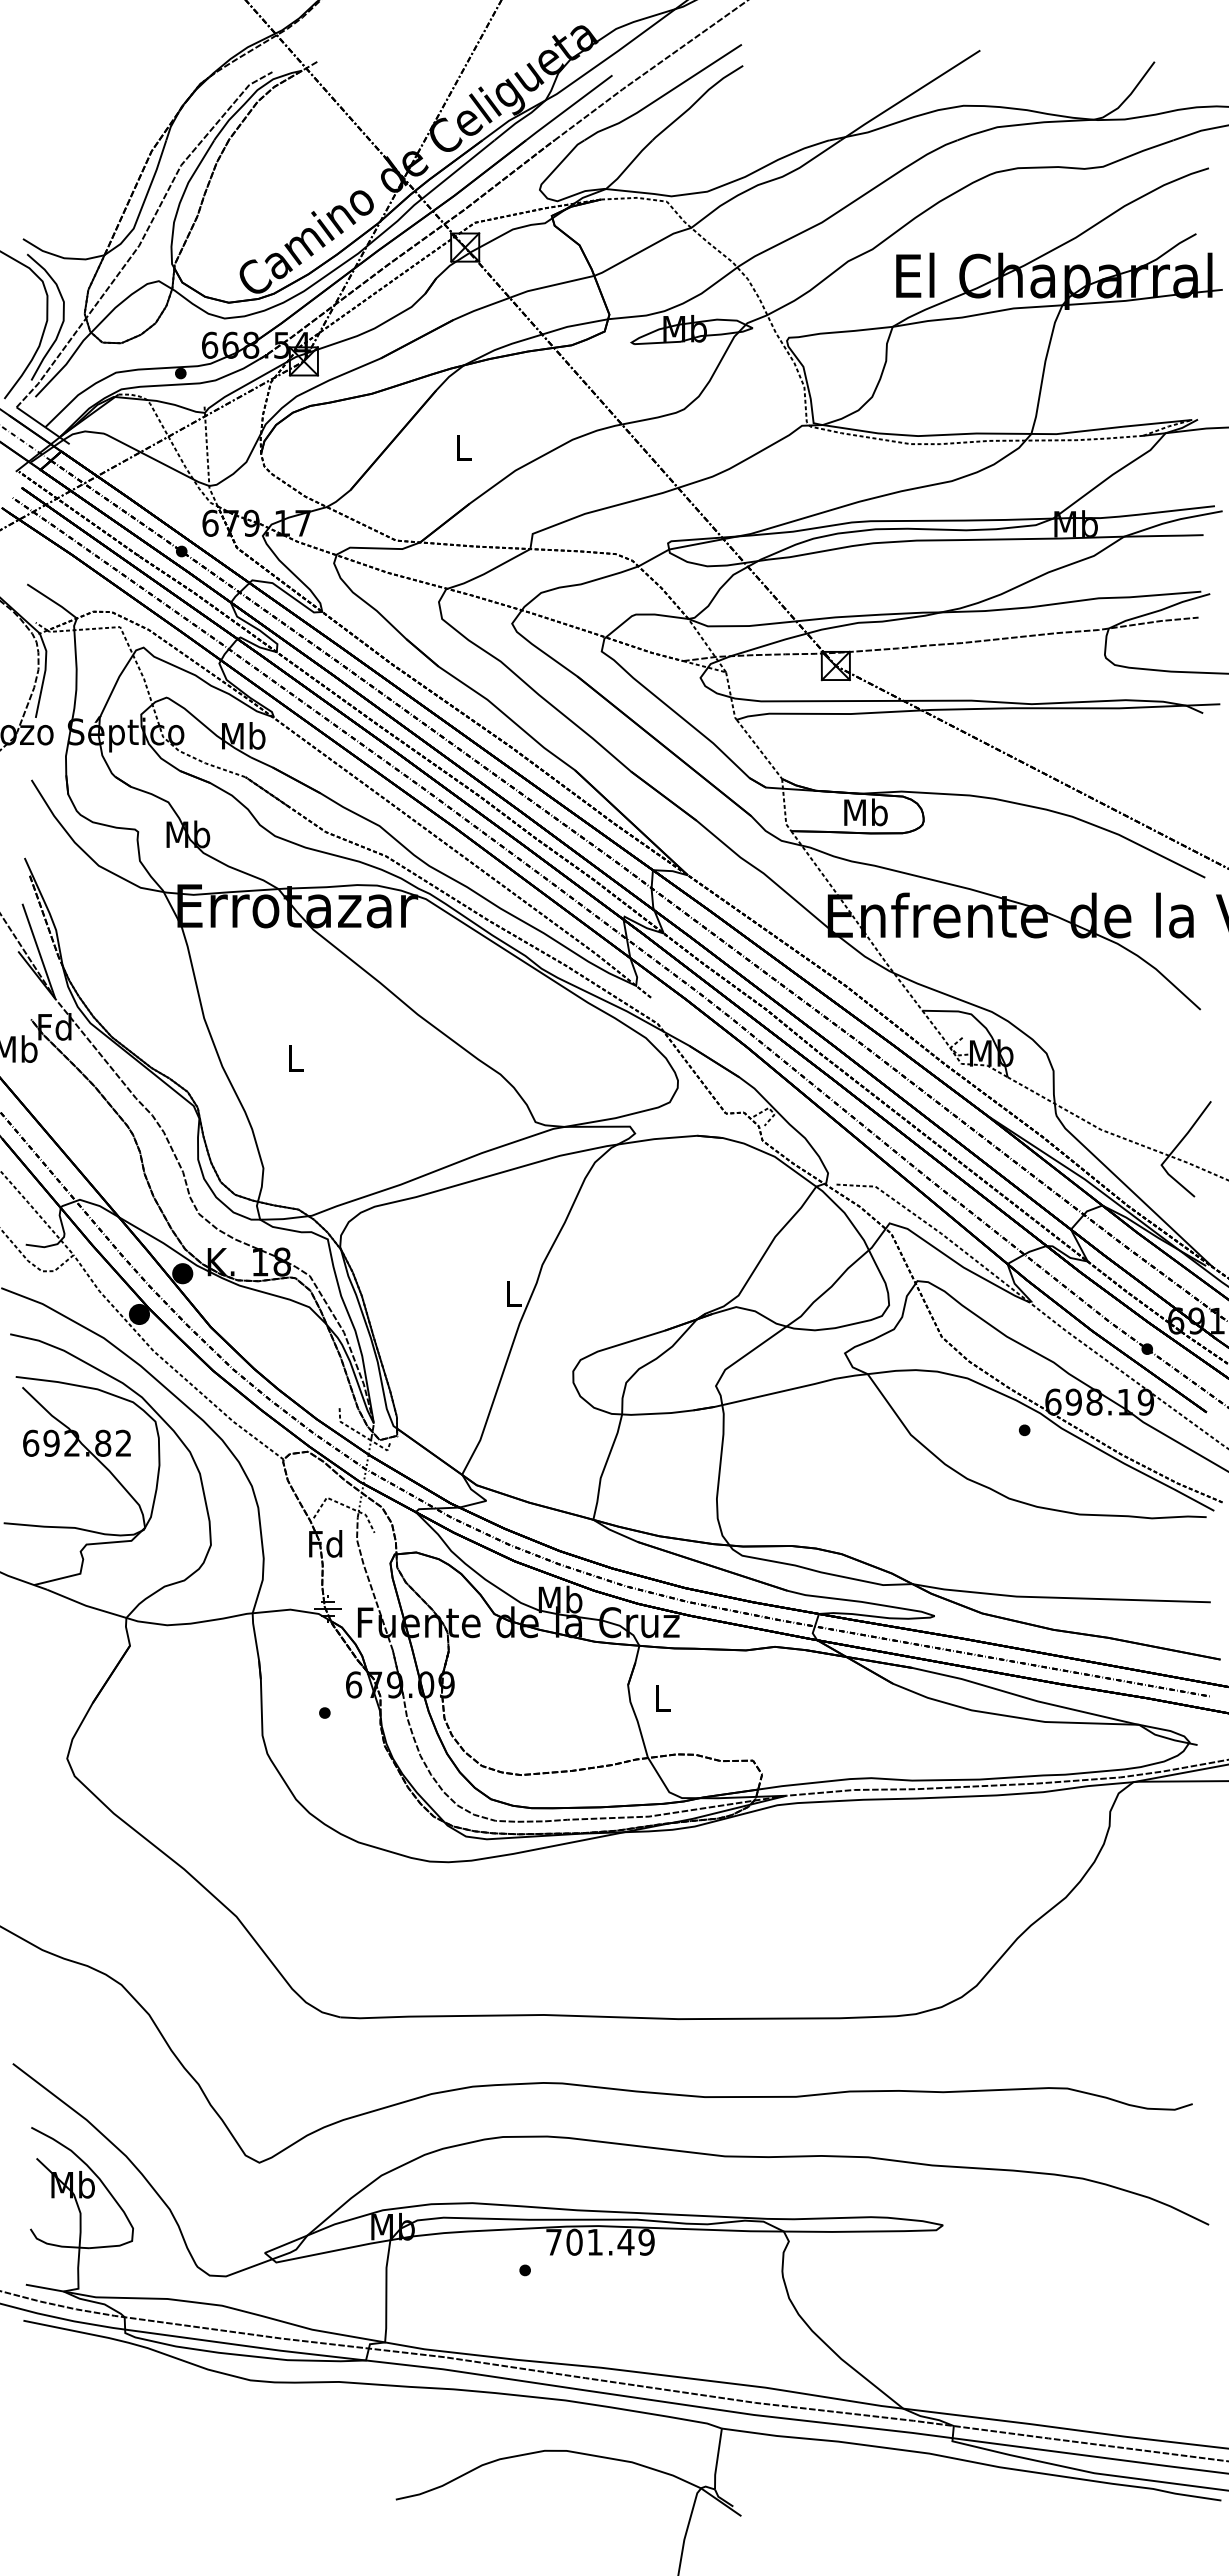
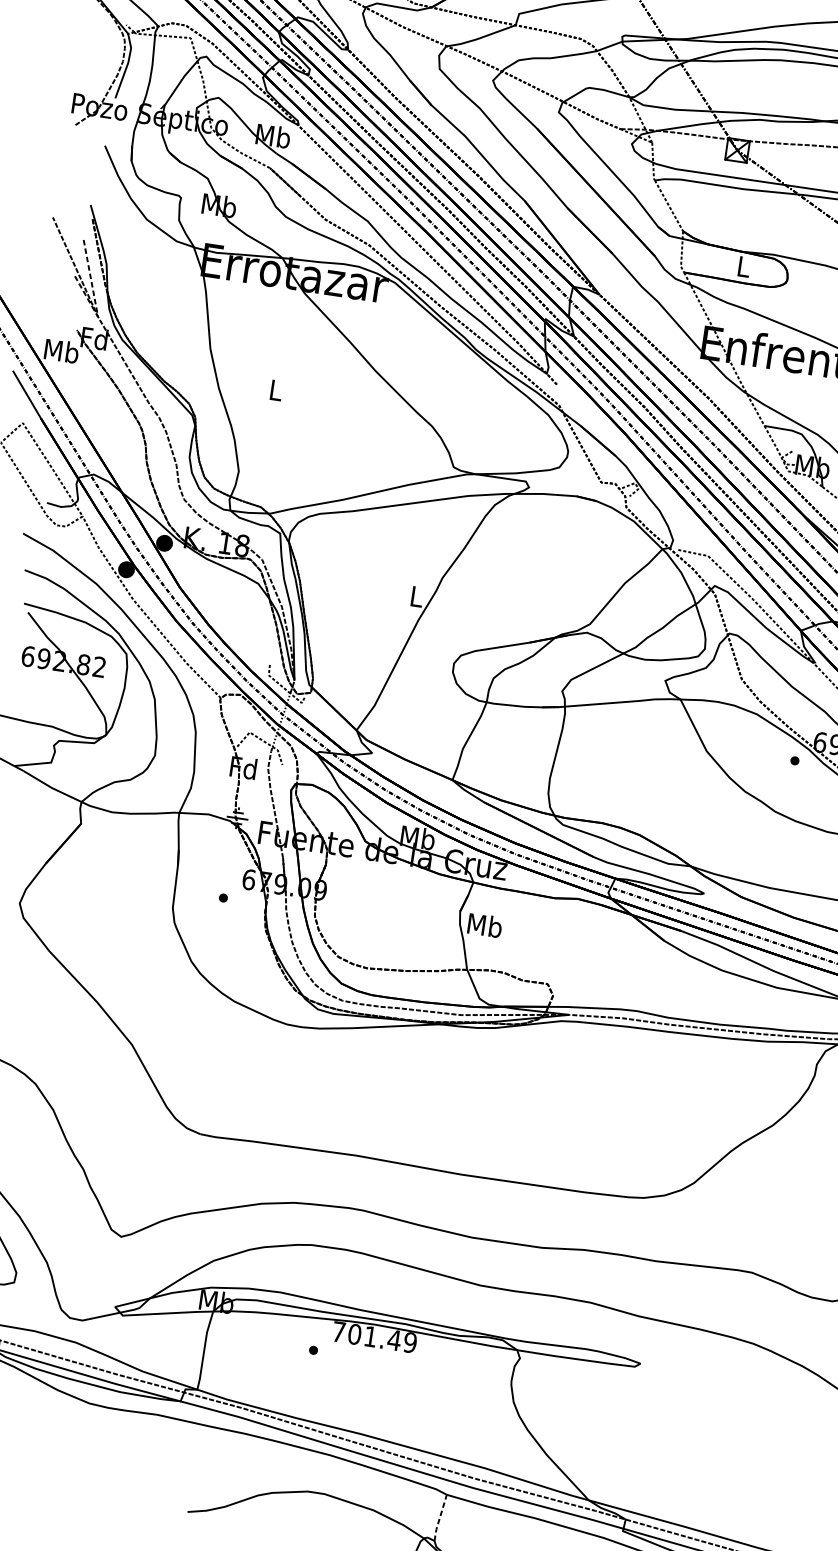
text: (865, 812) -> (743, 266), Mb -> L
line: (49, 981) -> (95, 302), solid -> dashed
text: (662, 1698) -> (485, 925), L -> Mb
line: (717, 2459) -> (439, 1518), solid -> dashed

